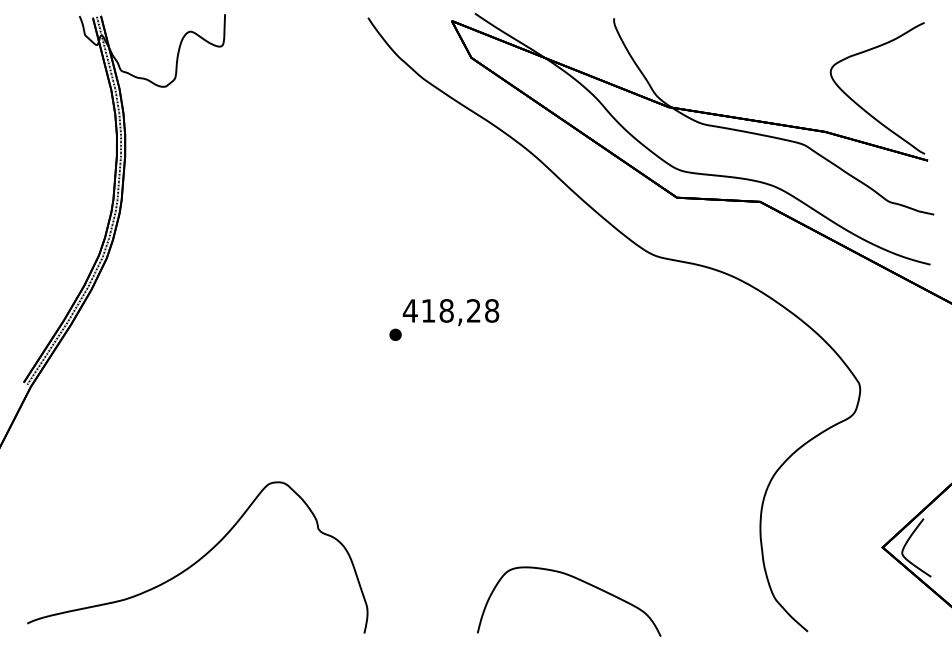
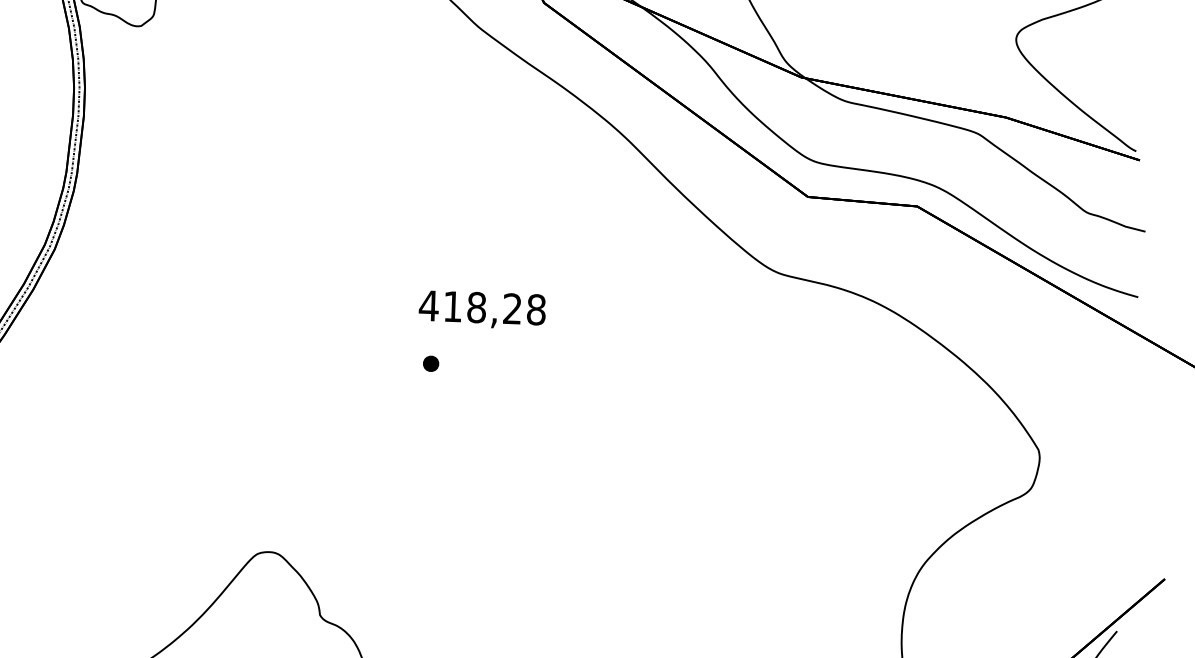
text: (450, 312) -> (481, 309), moved

